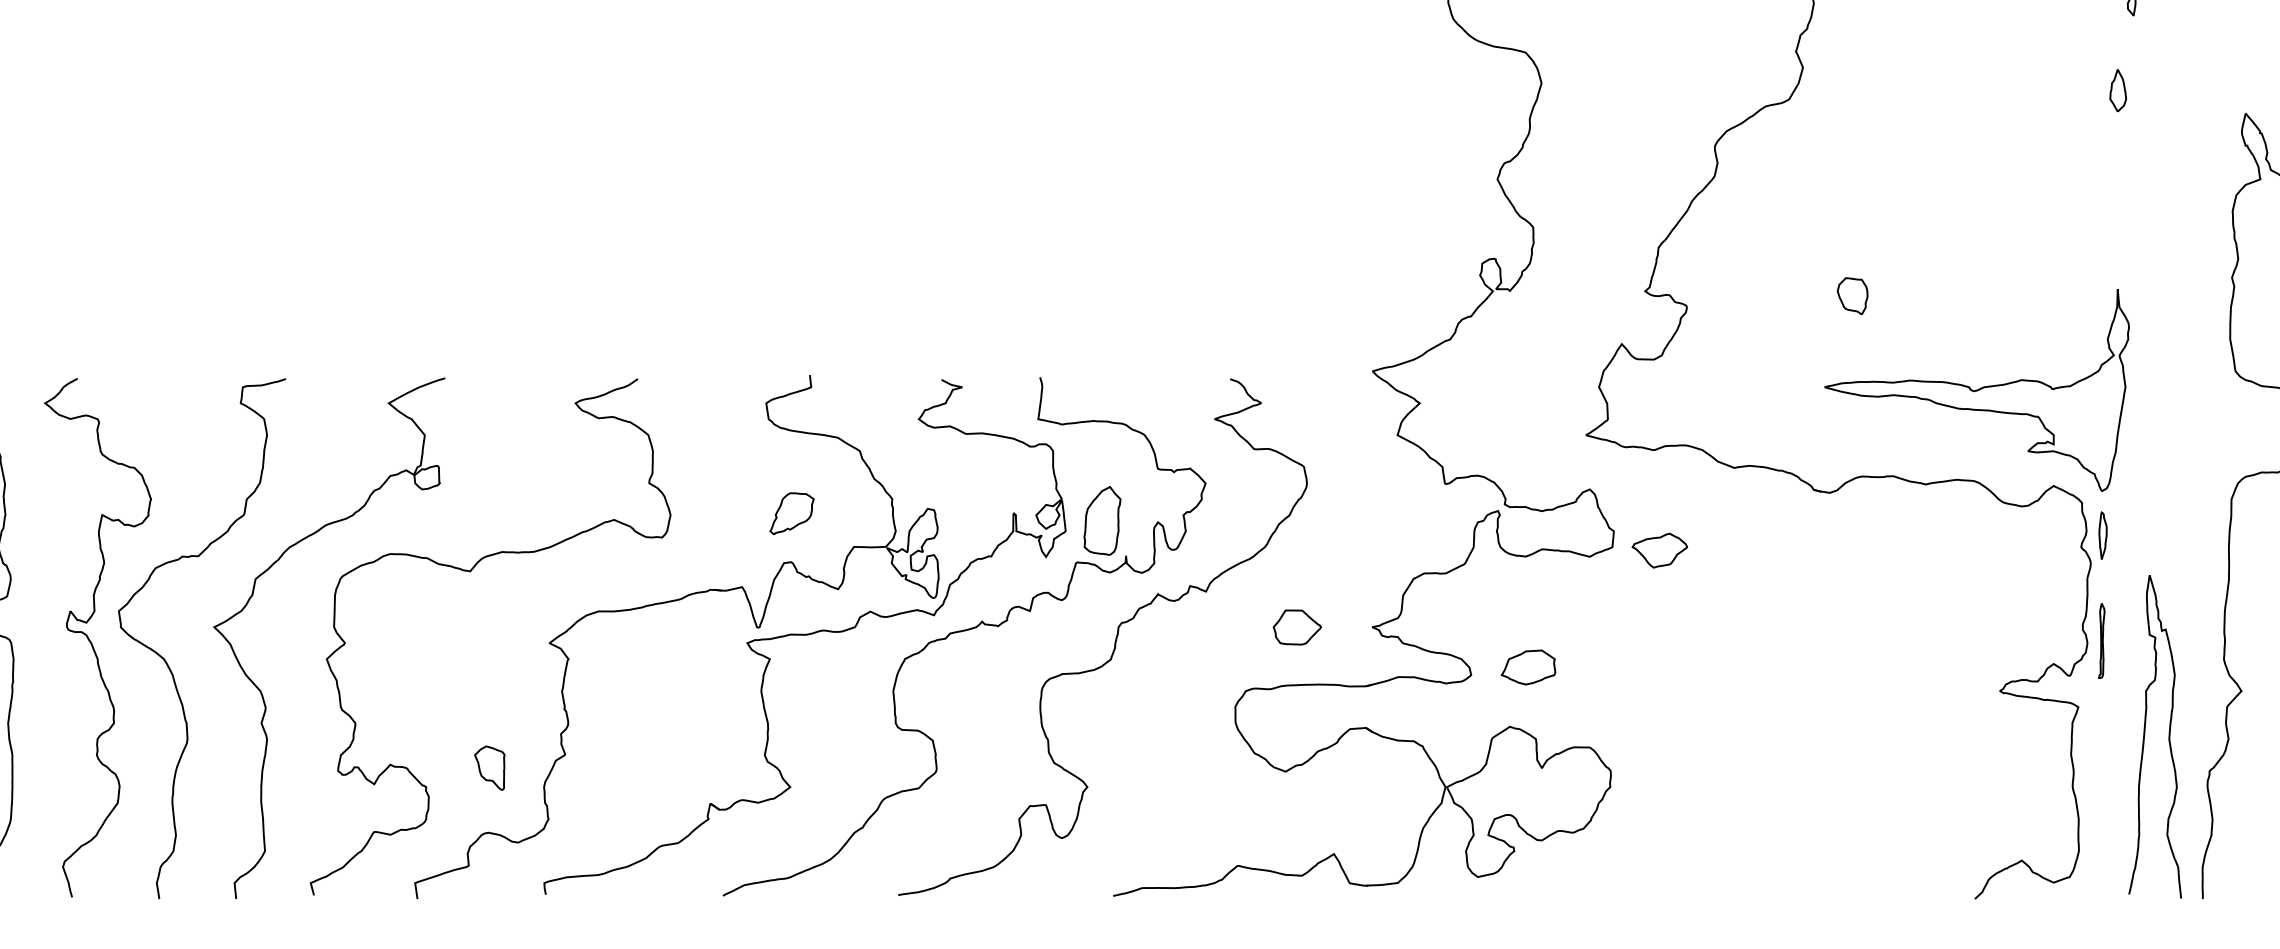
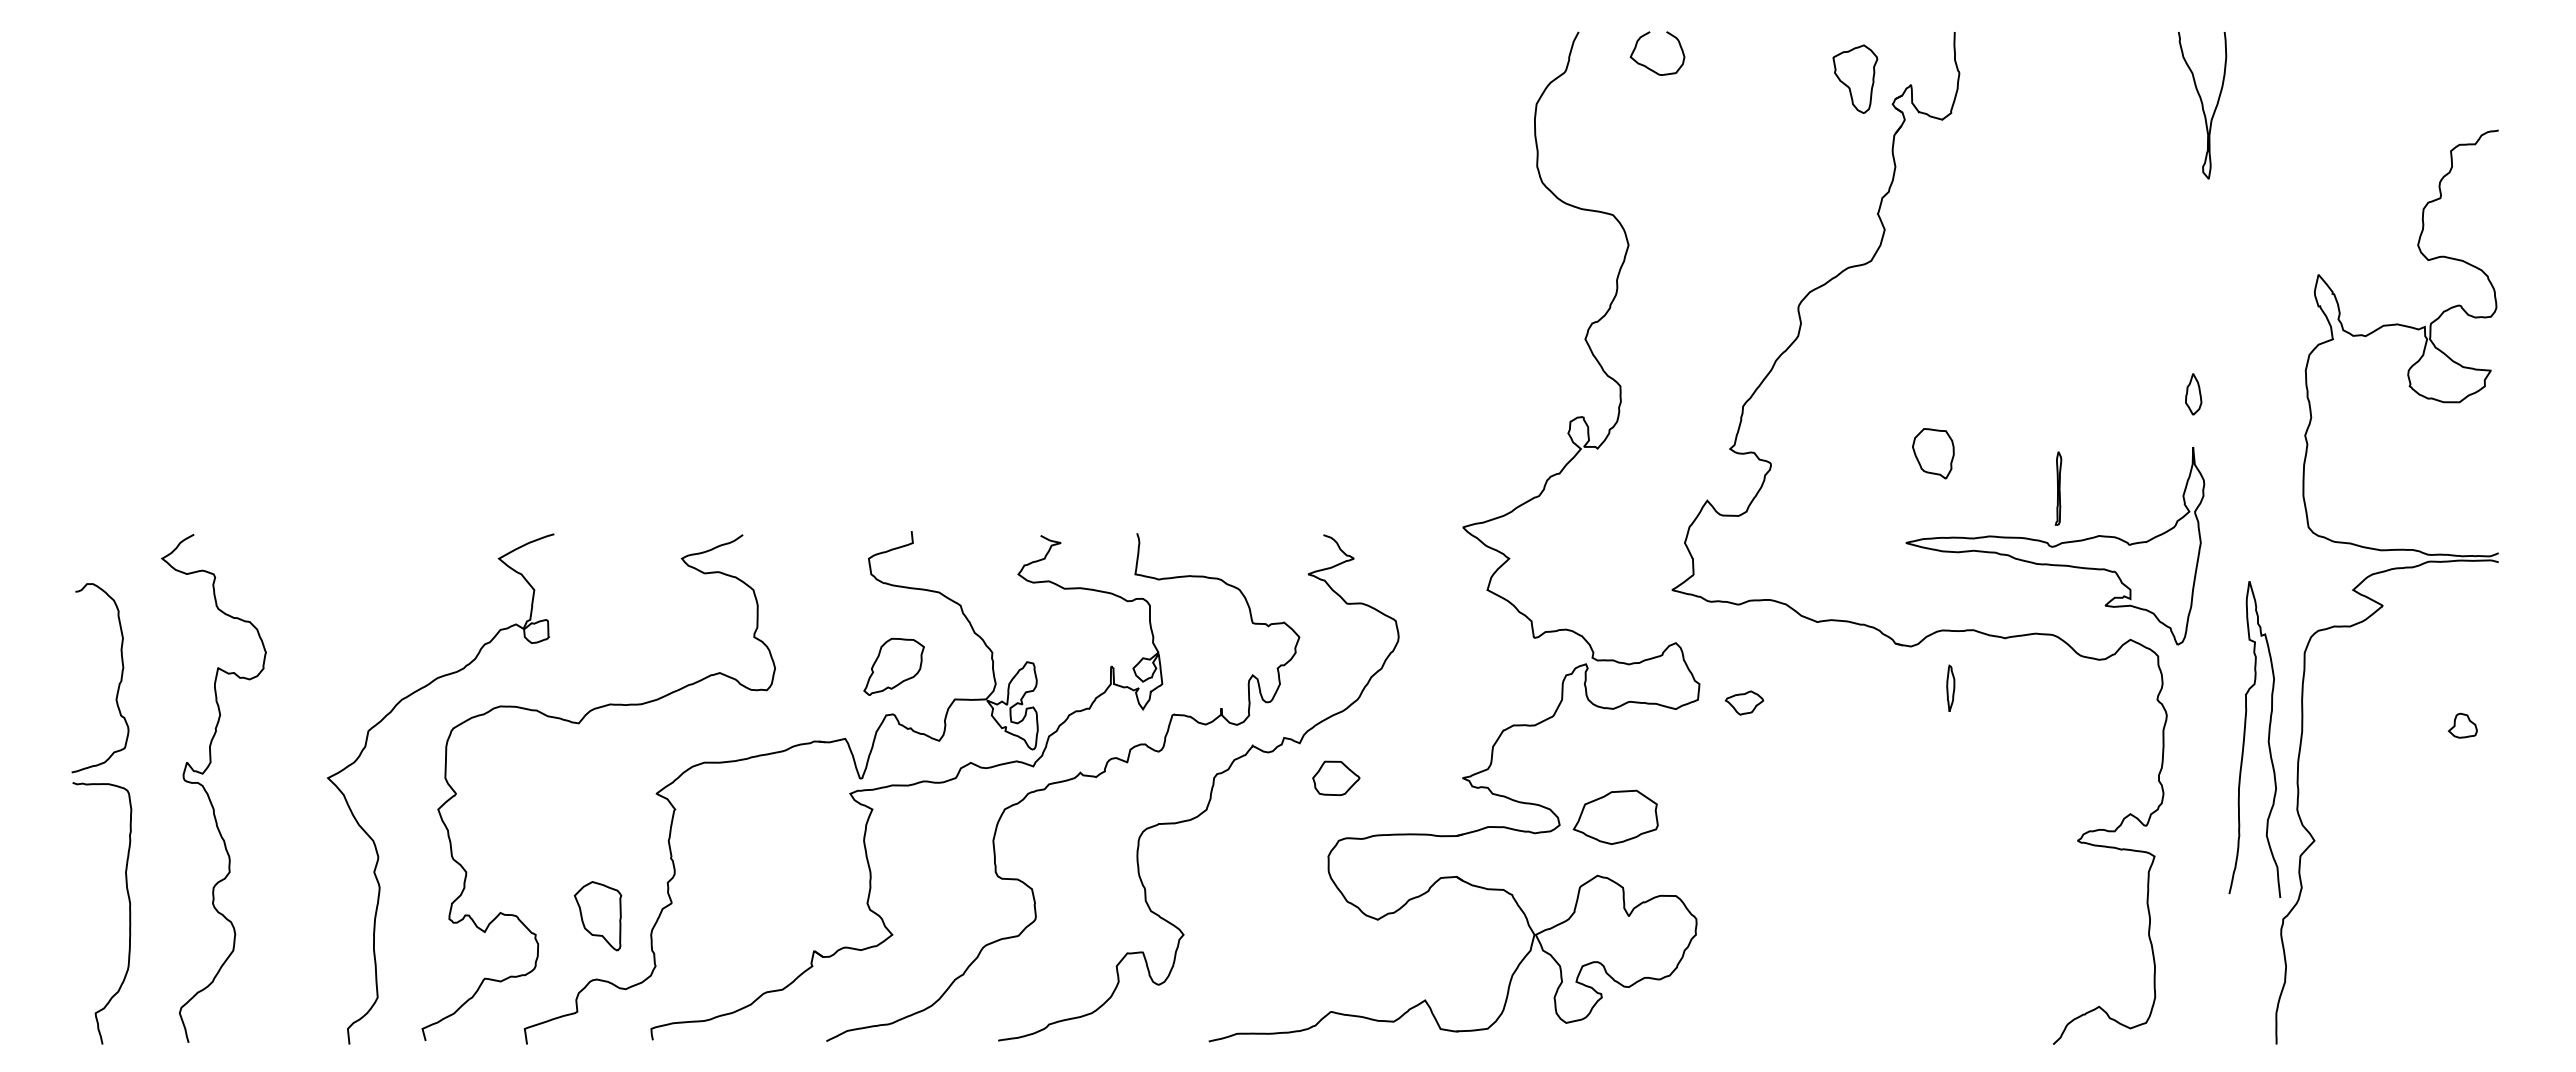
part: (2118, 90) -> (2193, 394), moved
part: (1852, 295) -> (1933, 453), size x1.4
part: (791, 513) -> (893, 666), size x1.4
part: (1101, 520) -> (1197, 673), removed
part: (2102, 534) -> (1950, 687), moved
part: (1659, 550) -> (1744, 702), size x0.7
part: (1297, 626) -> (1336, 777), moved
part: (2101, 640) -> (2058, 488), moved
curve: (166, 661) -> (281, 811), removed
part: (1528, 667) -> (1615, 817), size x1.6
curve: (2145, 733) -> (2245, 736), moved
part: (489, 768) -> (597, 916), size x1.6

